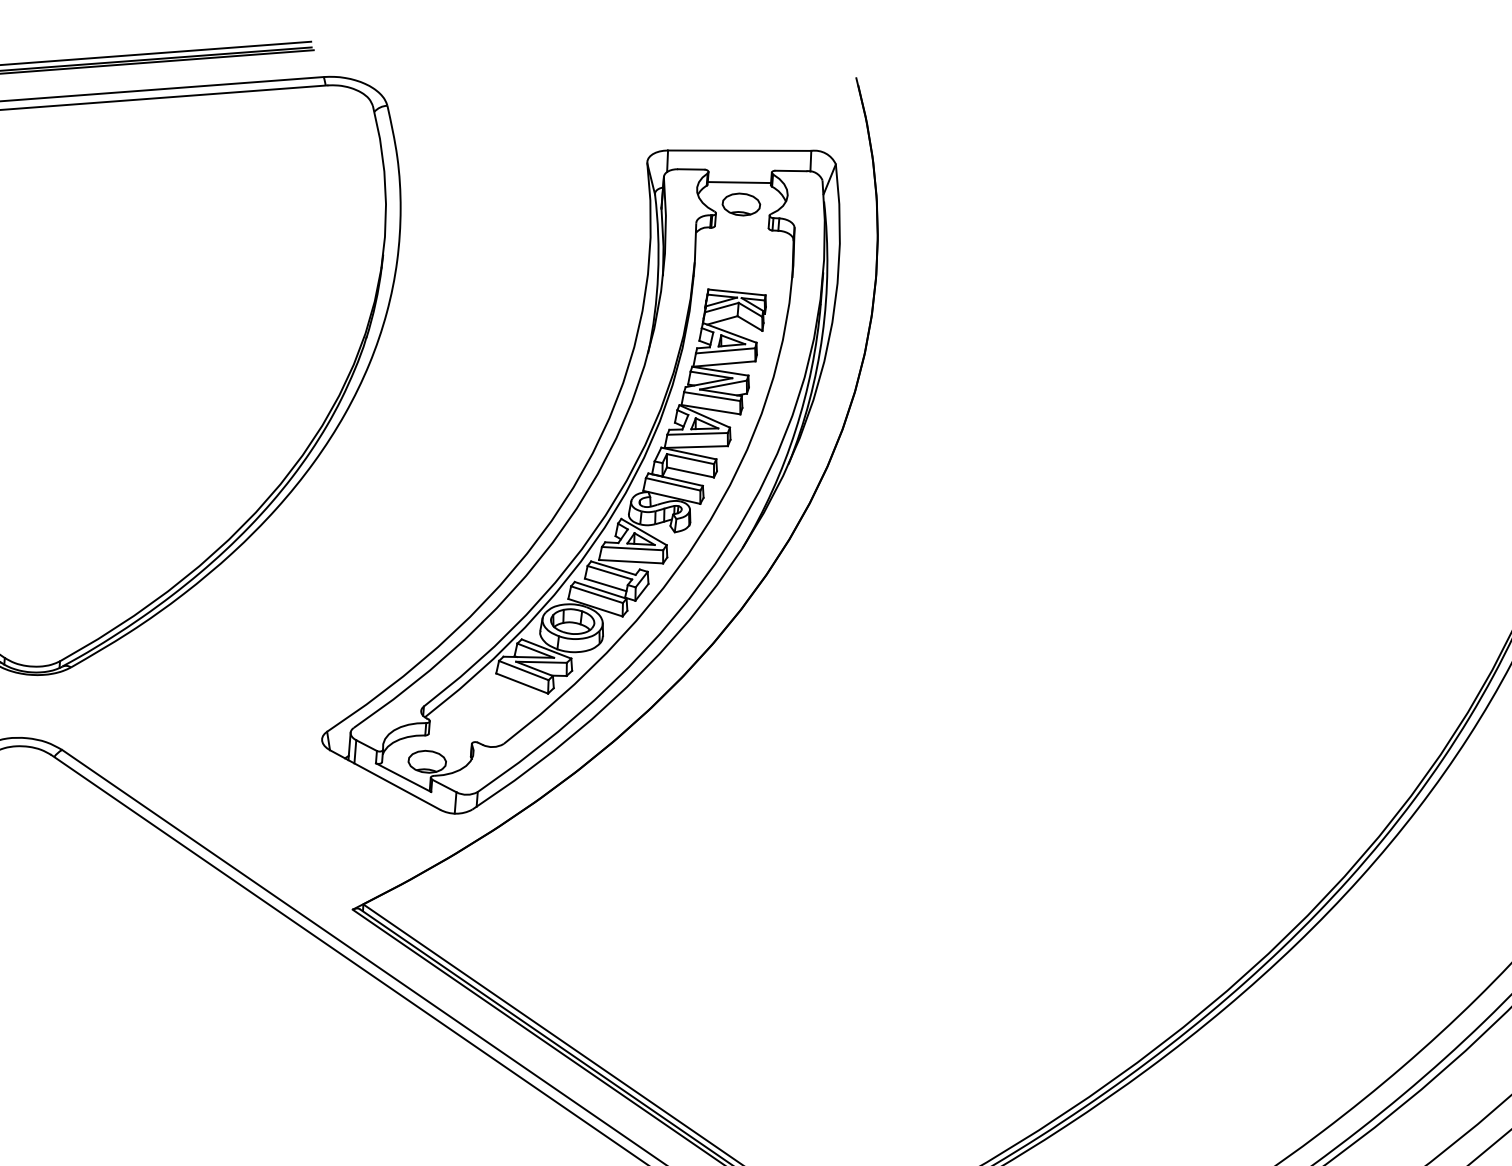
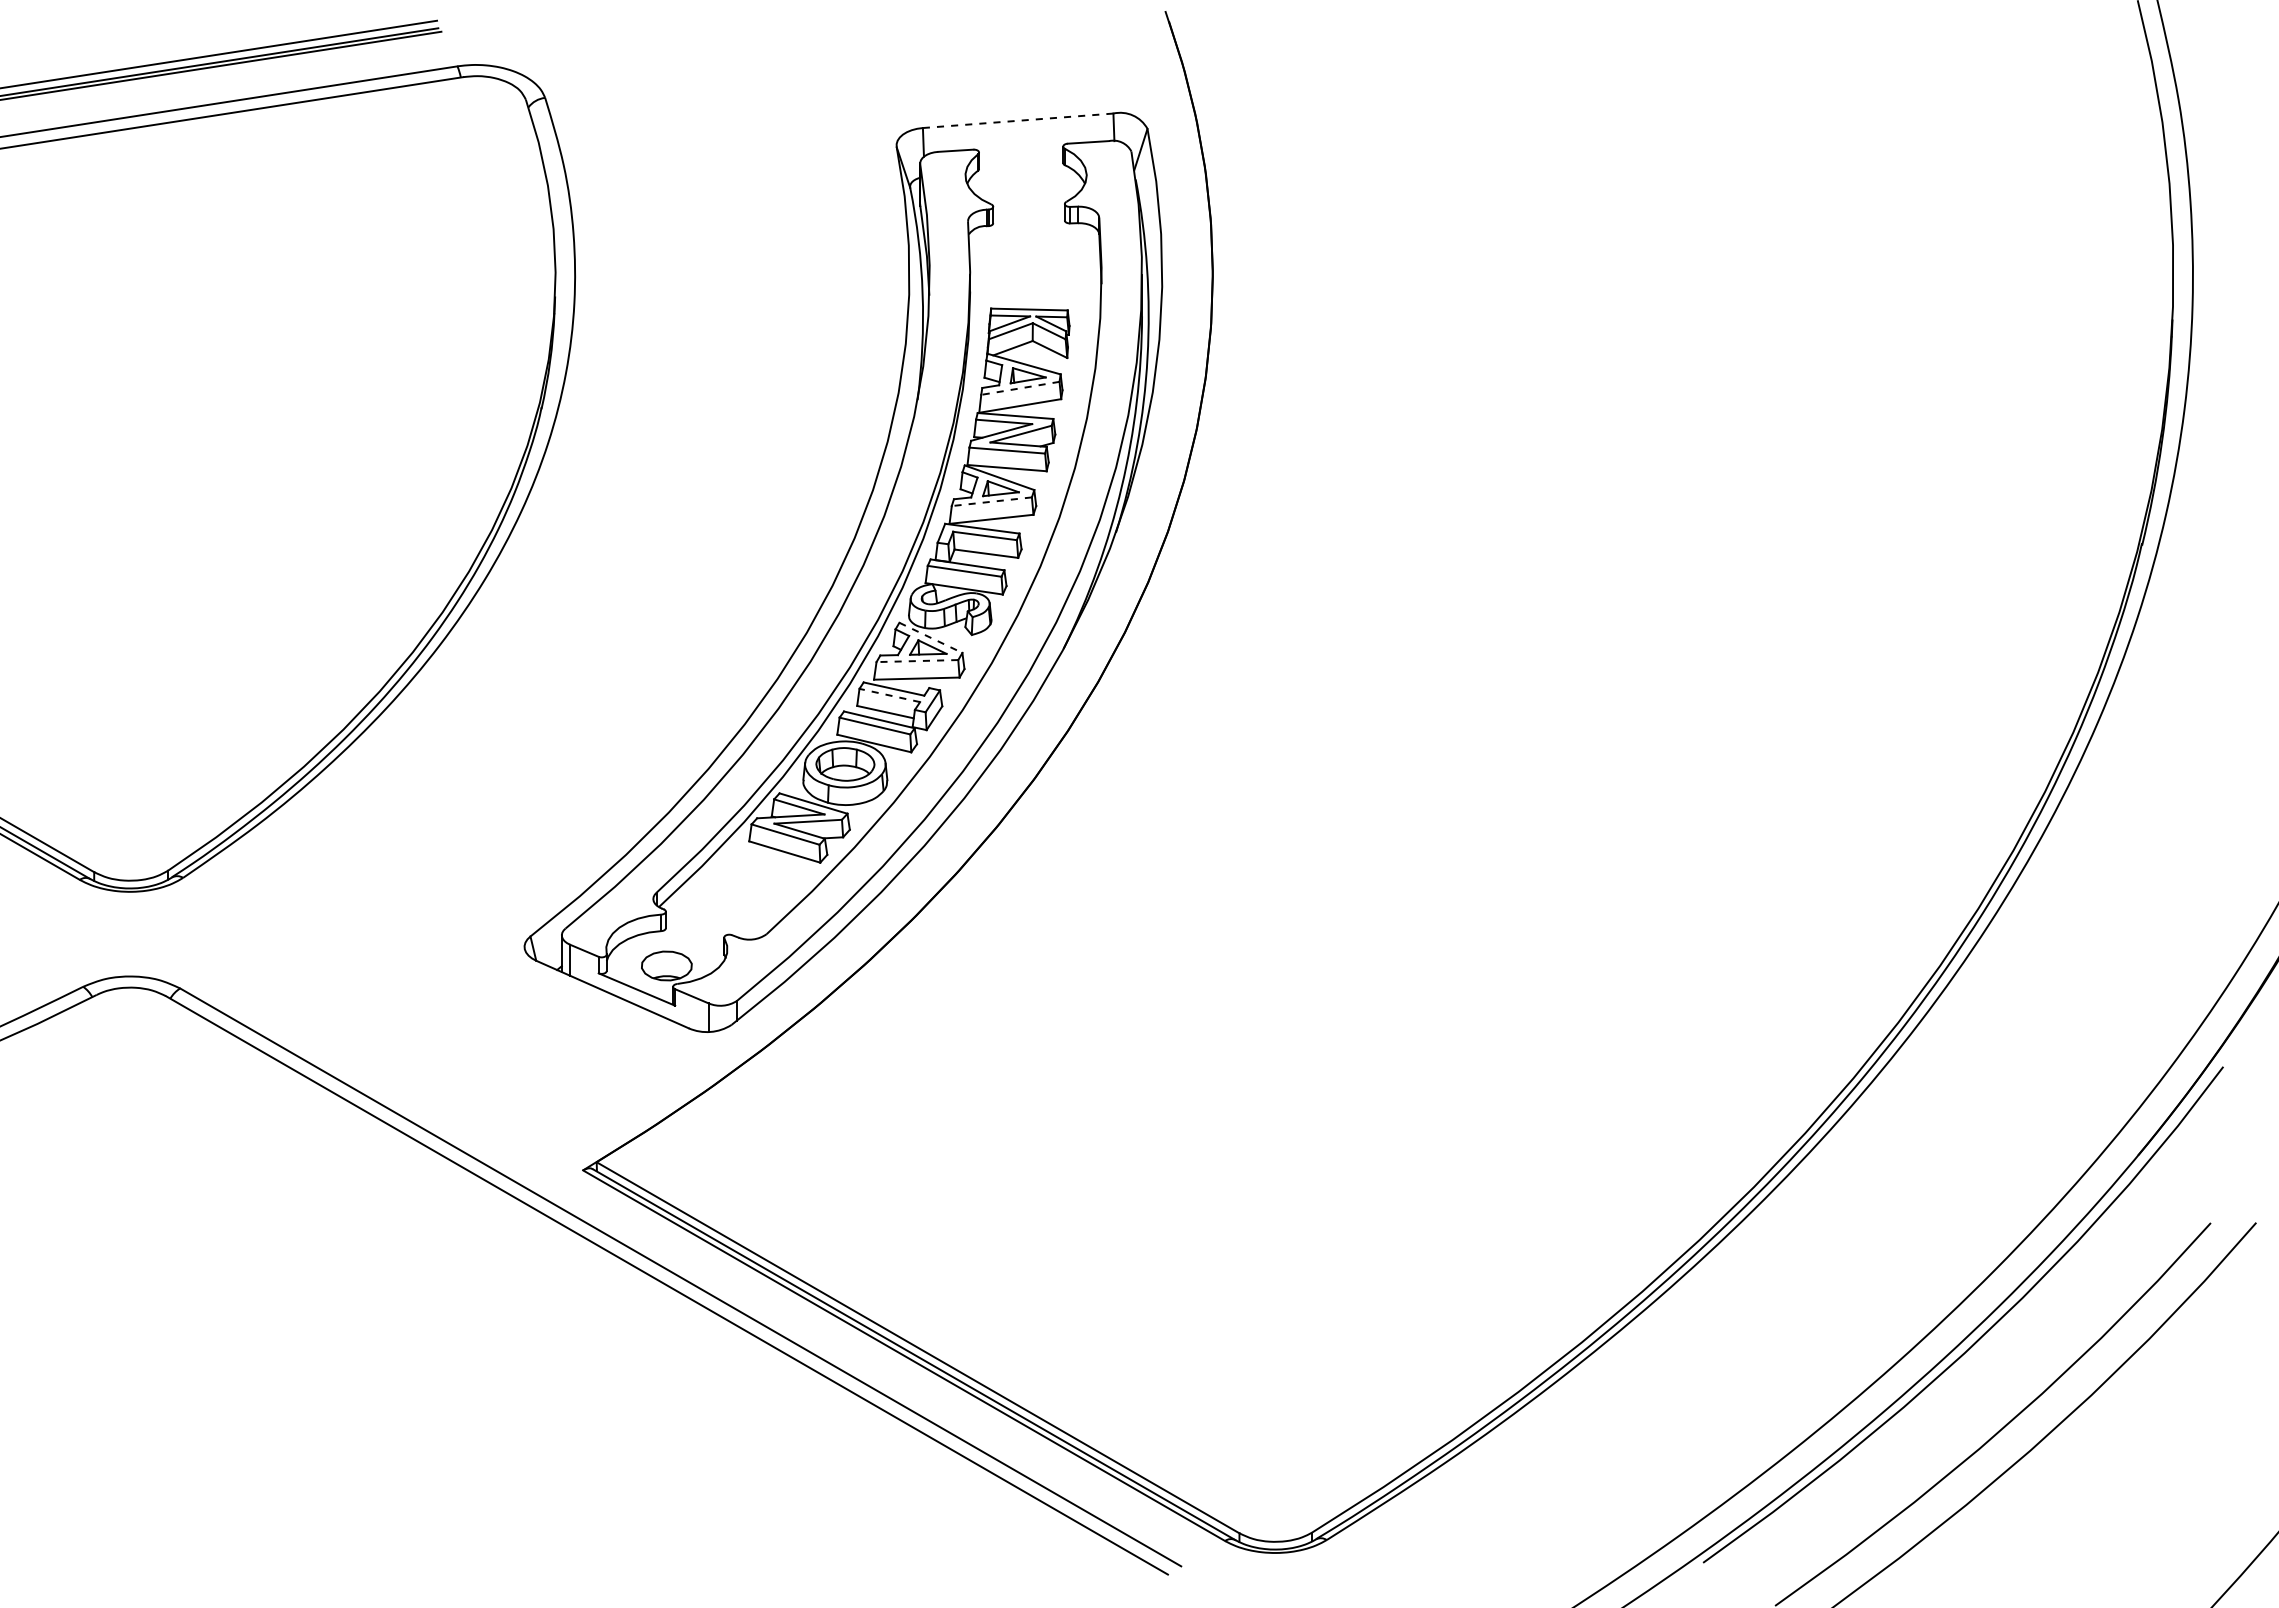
line: (739, 150) -> (1018, 120), solid -> dashed
line: (739, 182) -> (1021, 162), removed
part: (740, 203) -> (1025, 191), removed
line: (725, 350) -> (1020, 388), solid -> dashed
line: (697, 433) -> (991, 501), solid -> dashed
line: (643, 531) -> (930, 637), solid -> dashed
line: (632, 548) -> (917, 661), solid -> dashed
line: (609, 572) -> (889, 695), solid -> dashed

